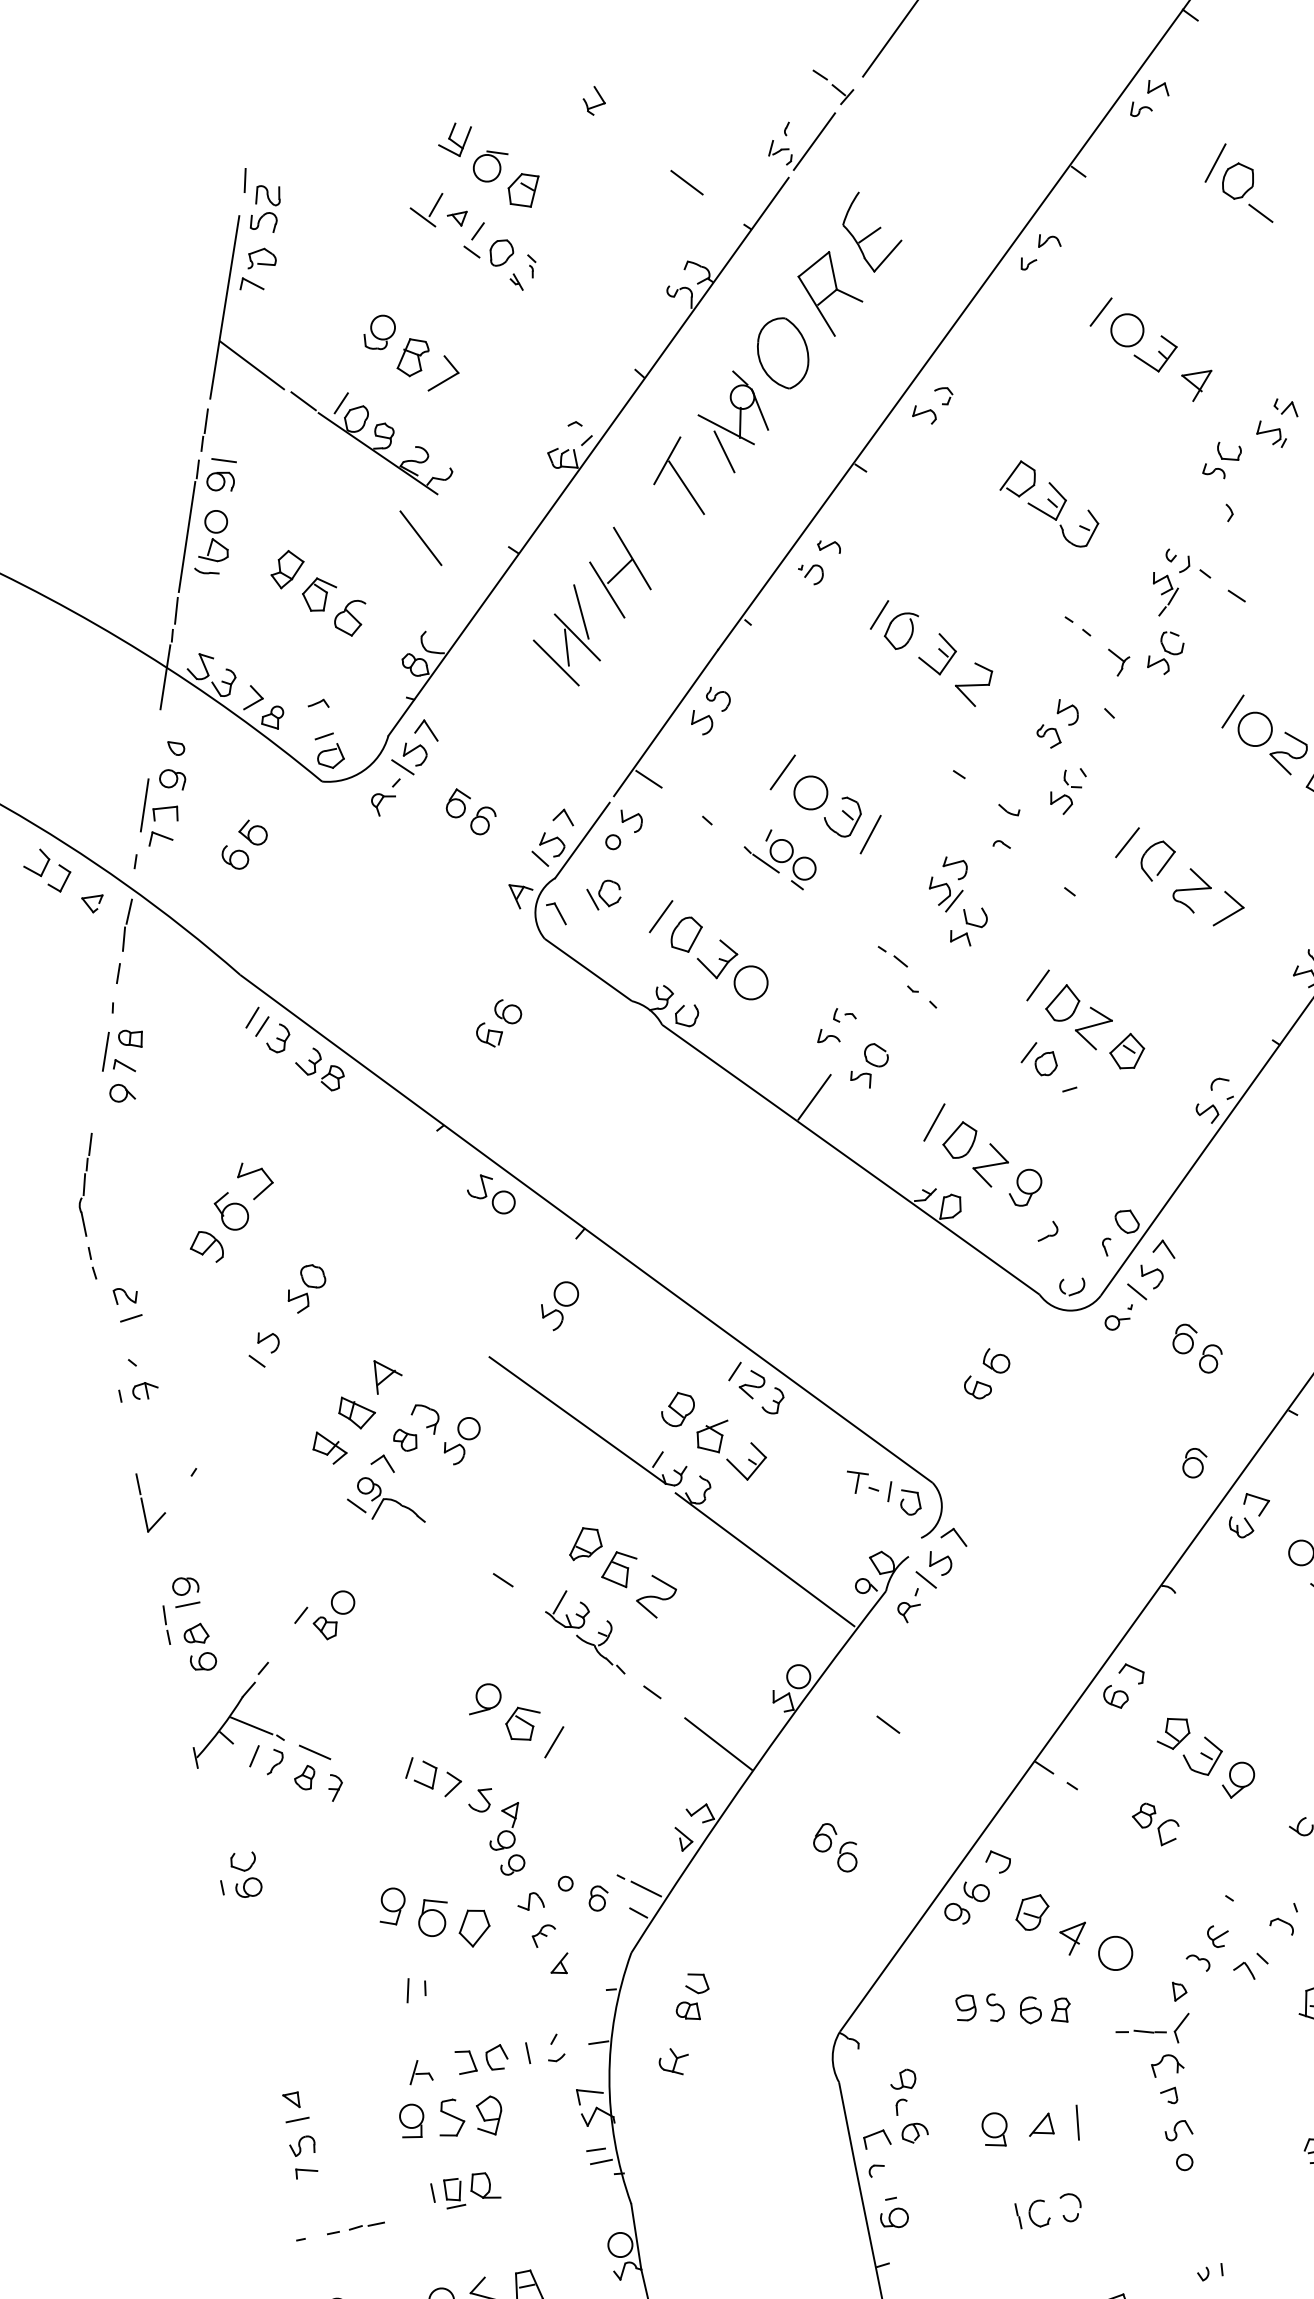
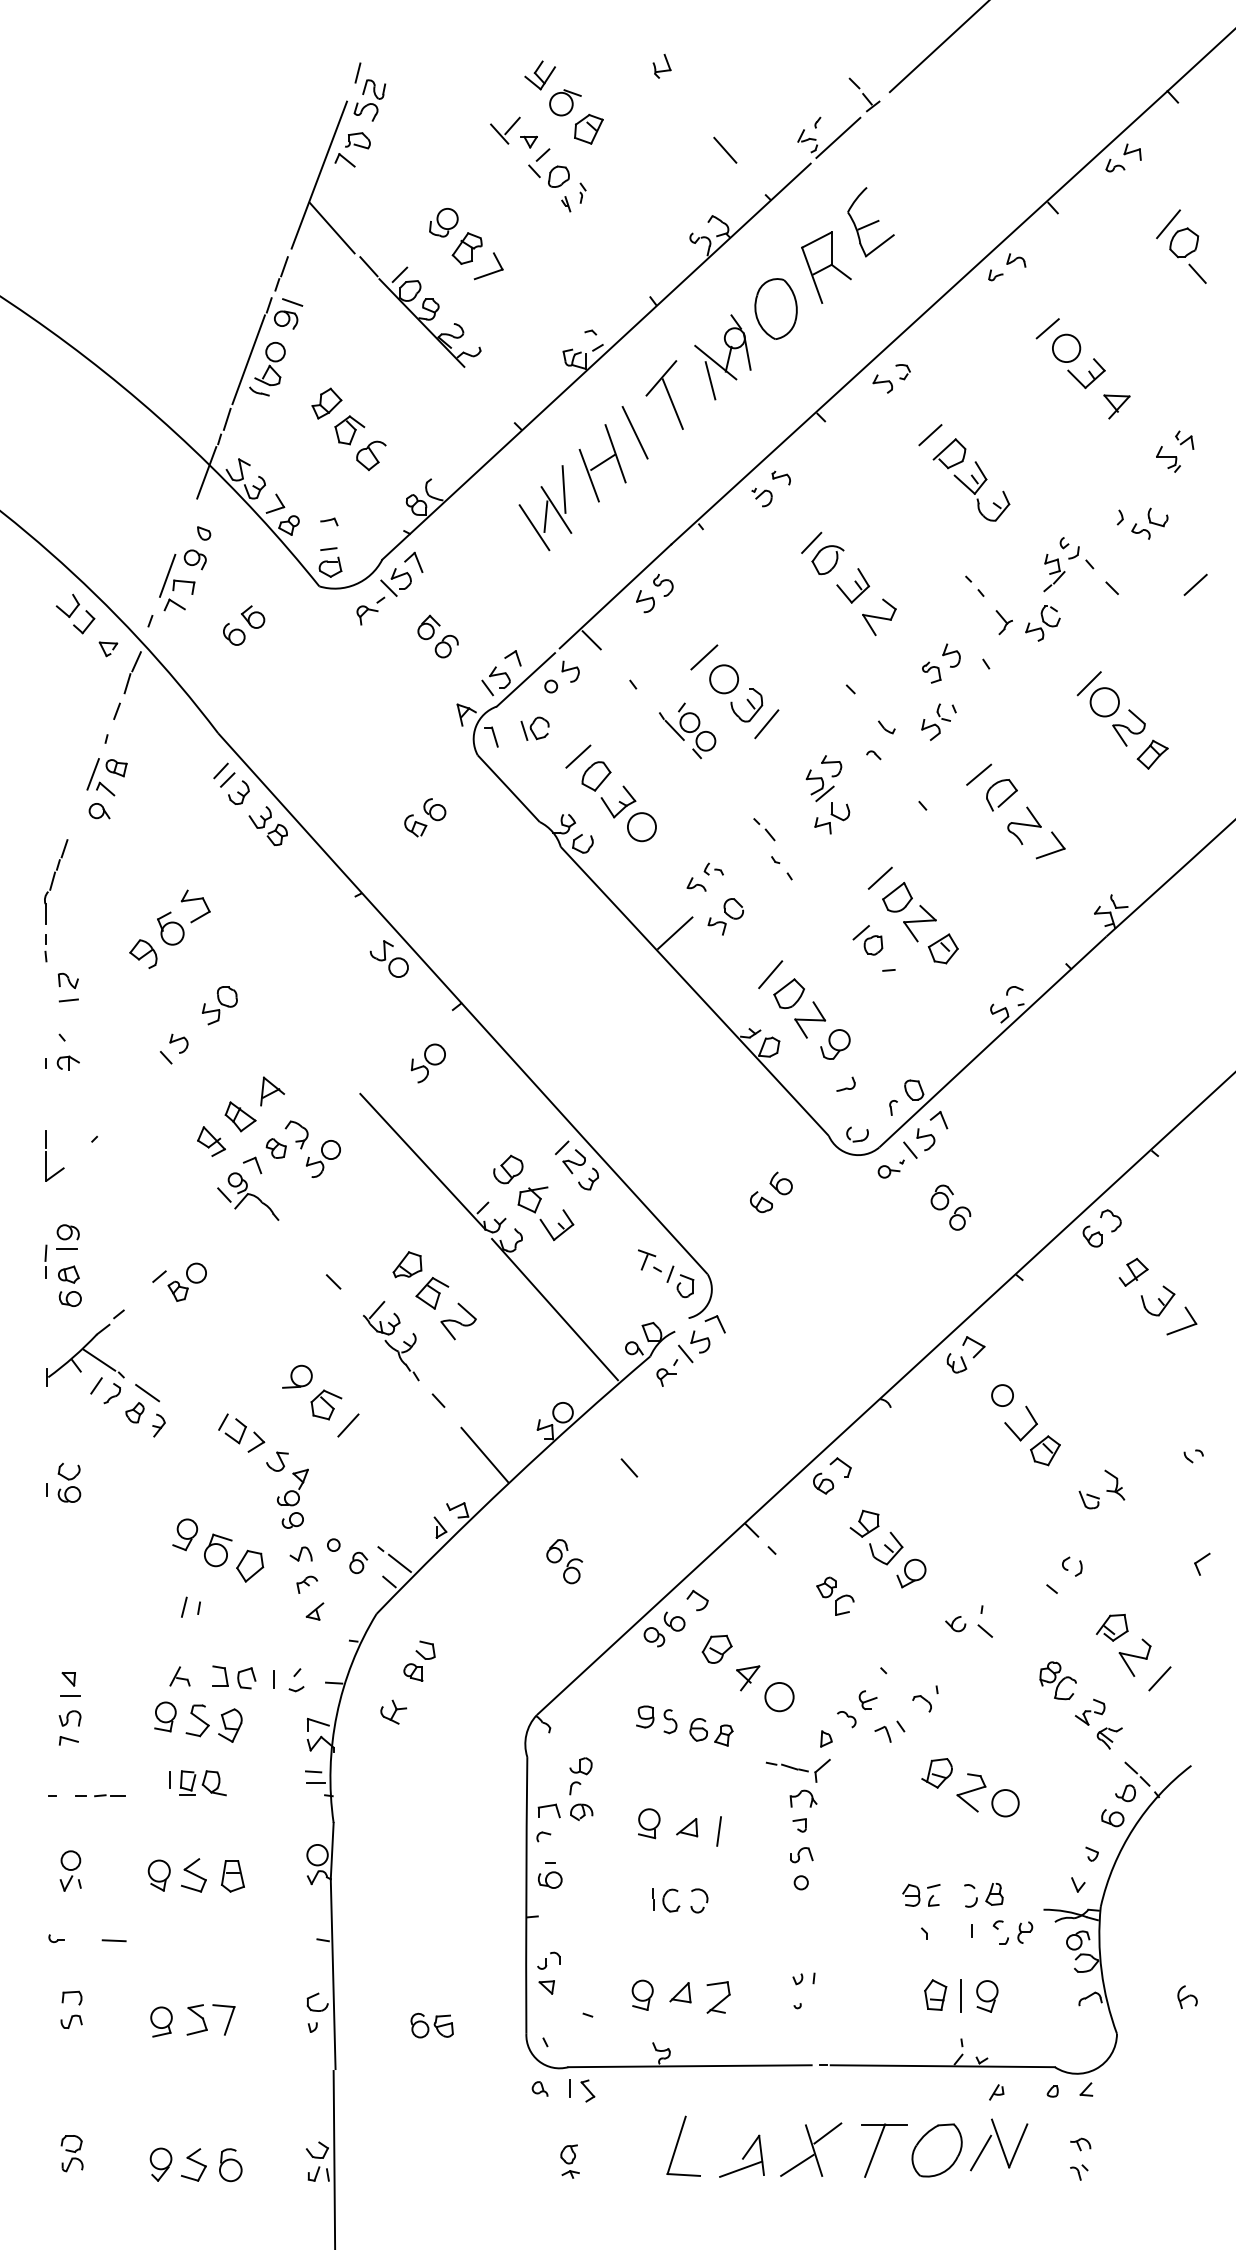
part: (1221, 460) -> (1149, 523), moved
line: (991, 462) -> (930, 435), added
line: (420, 538) -> (634, 432), moved
part: (1194, 1463) -> (928, 1302), removed

